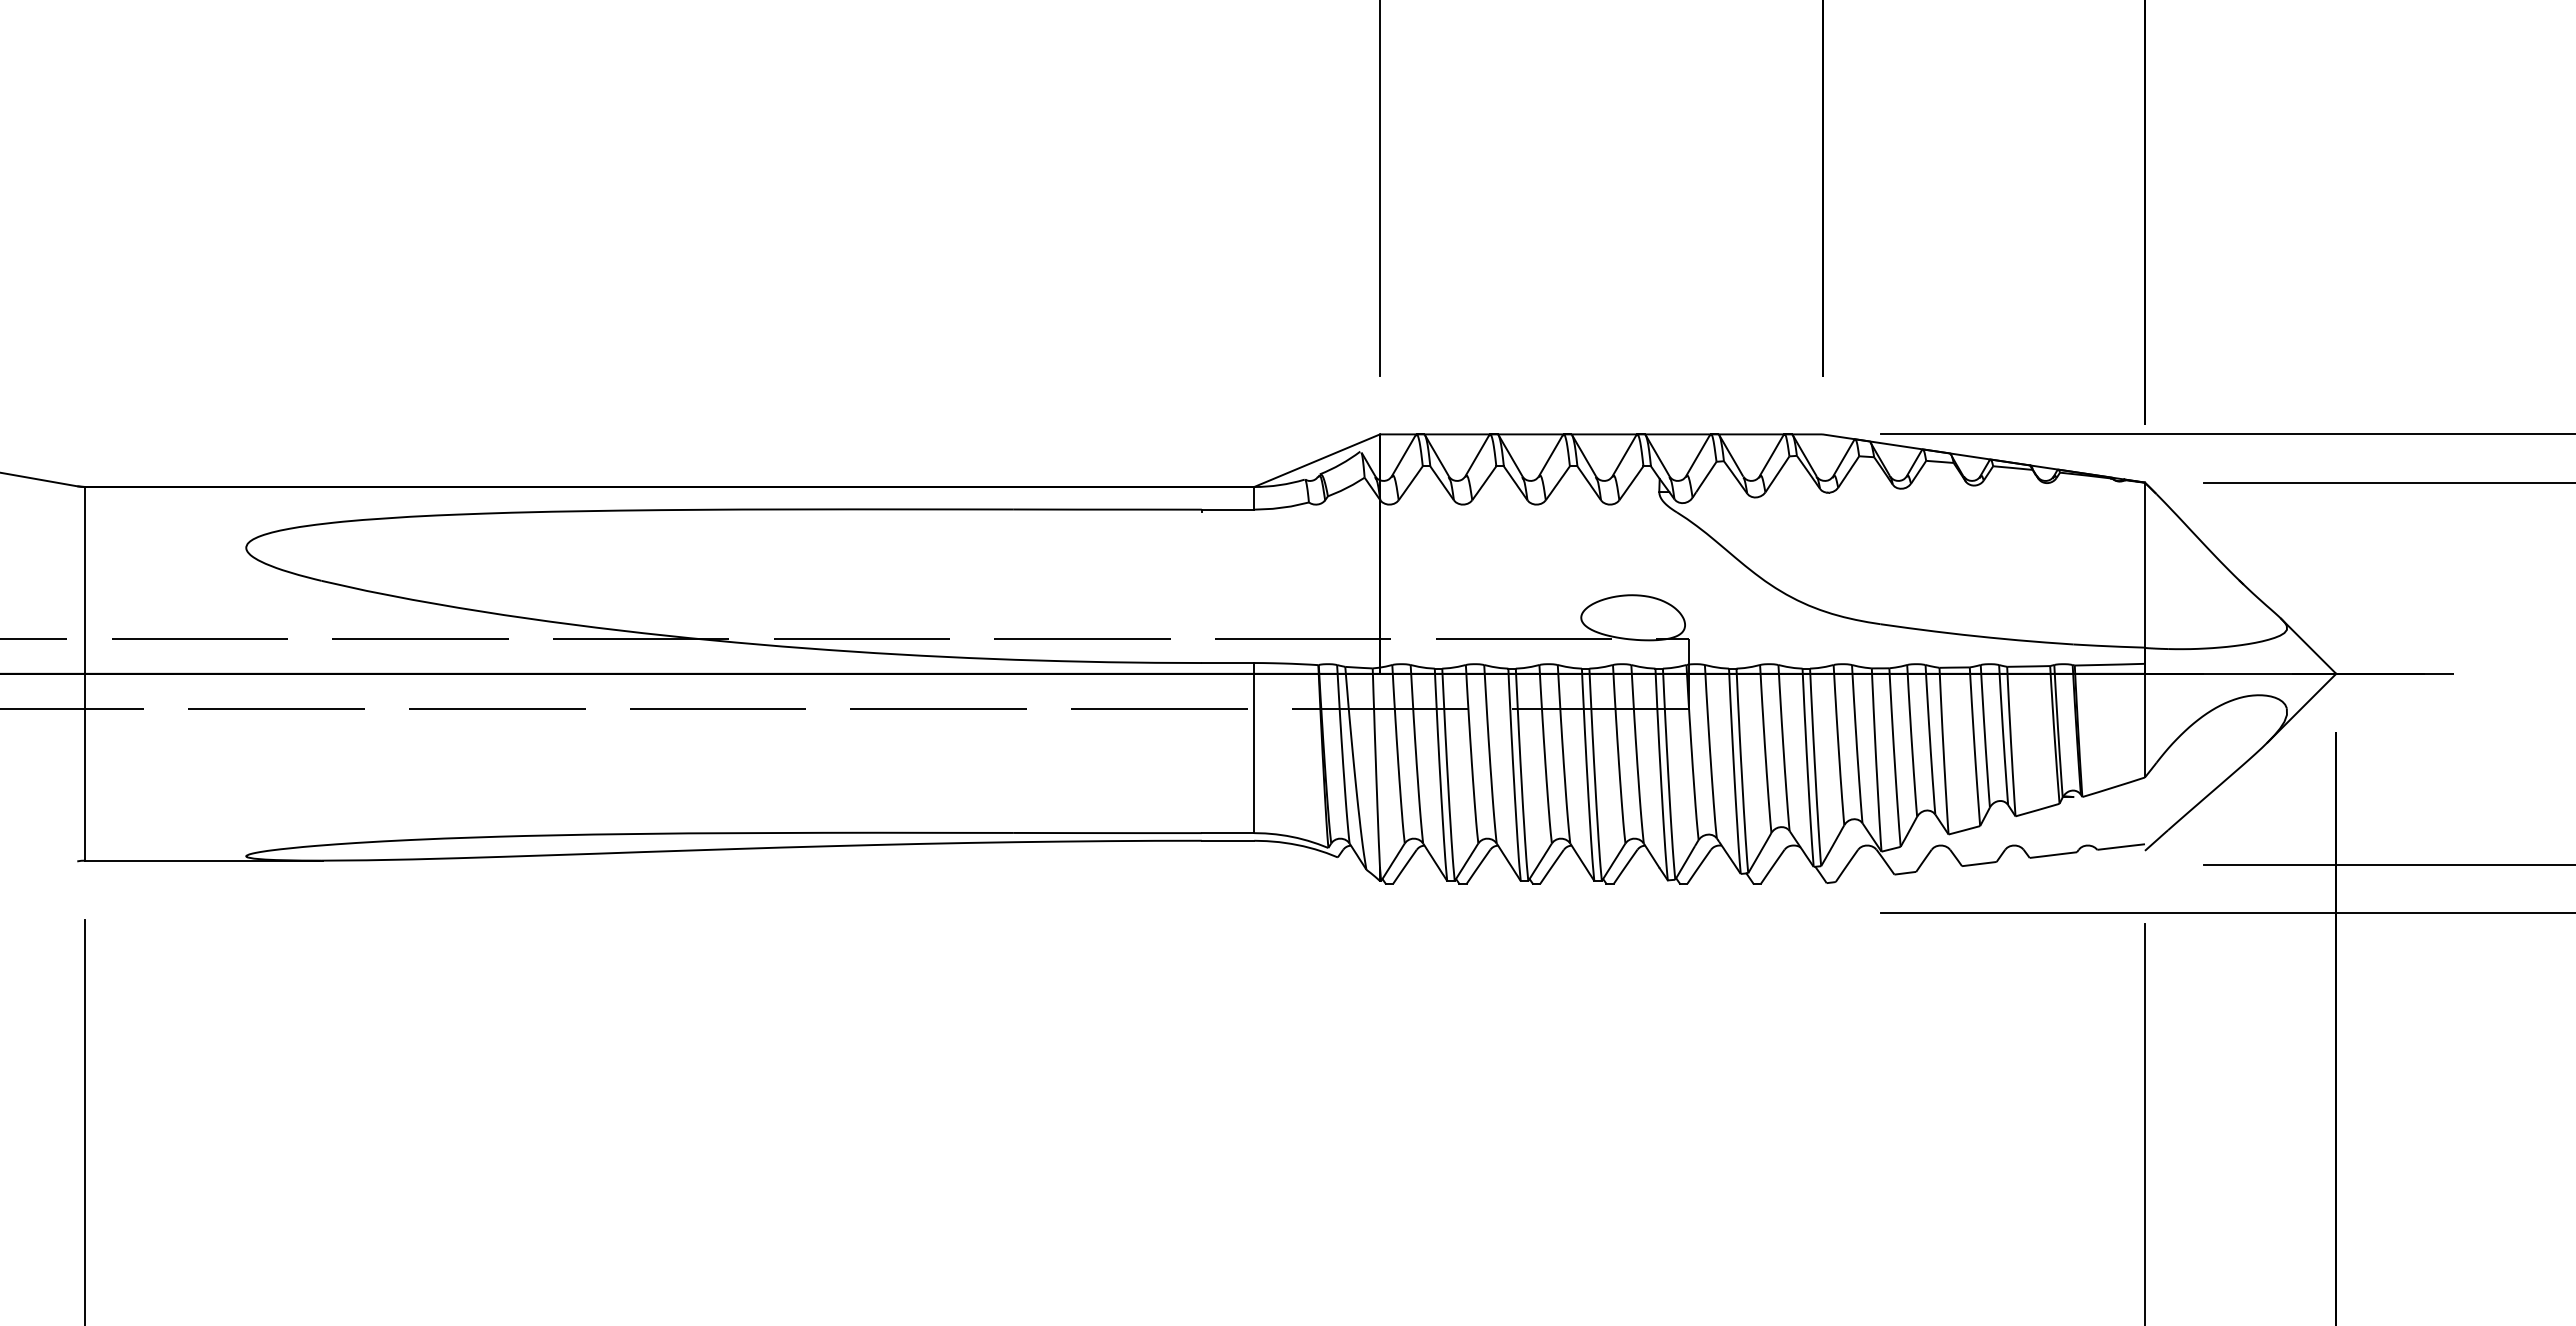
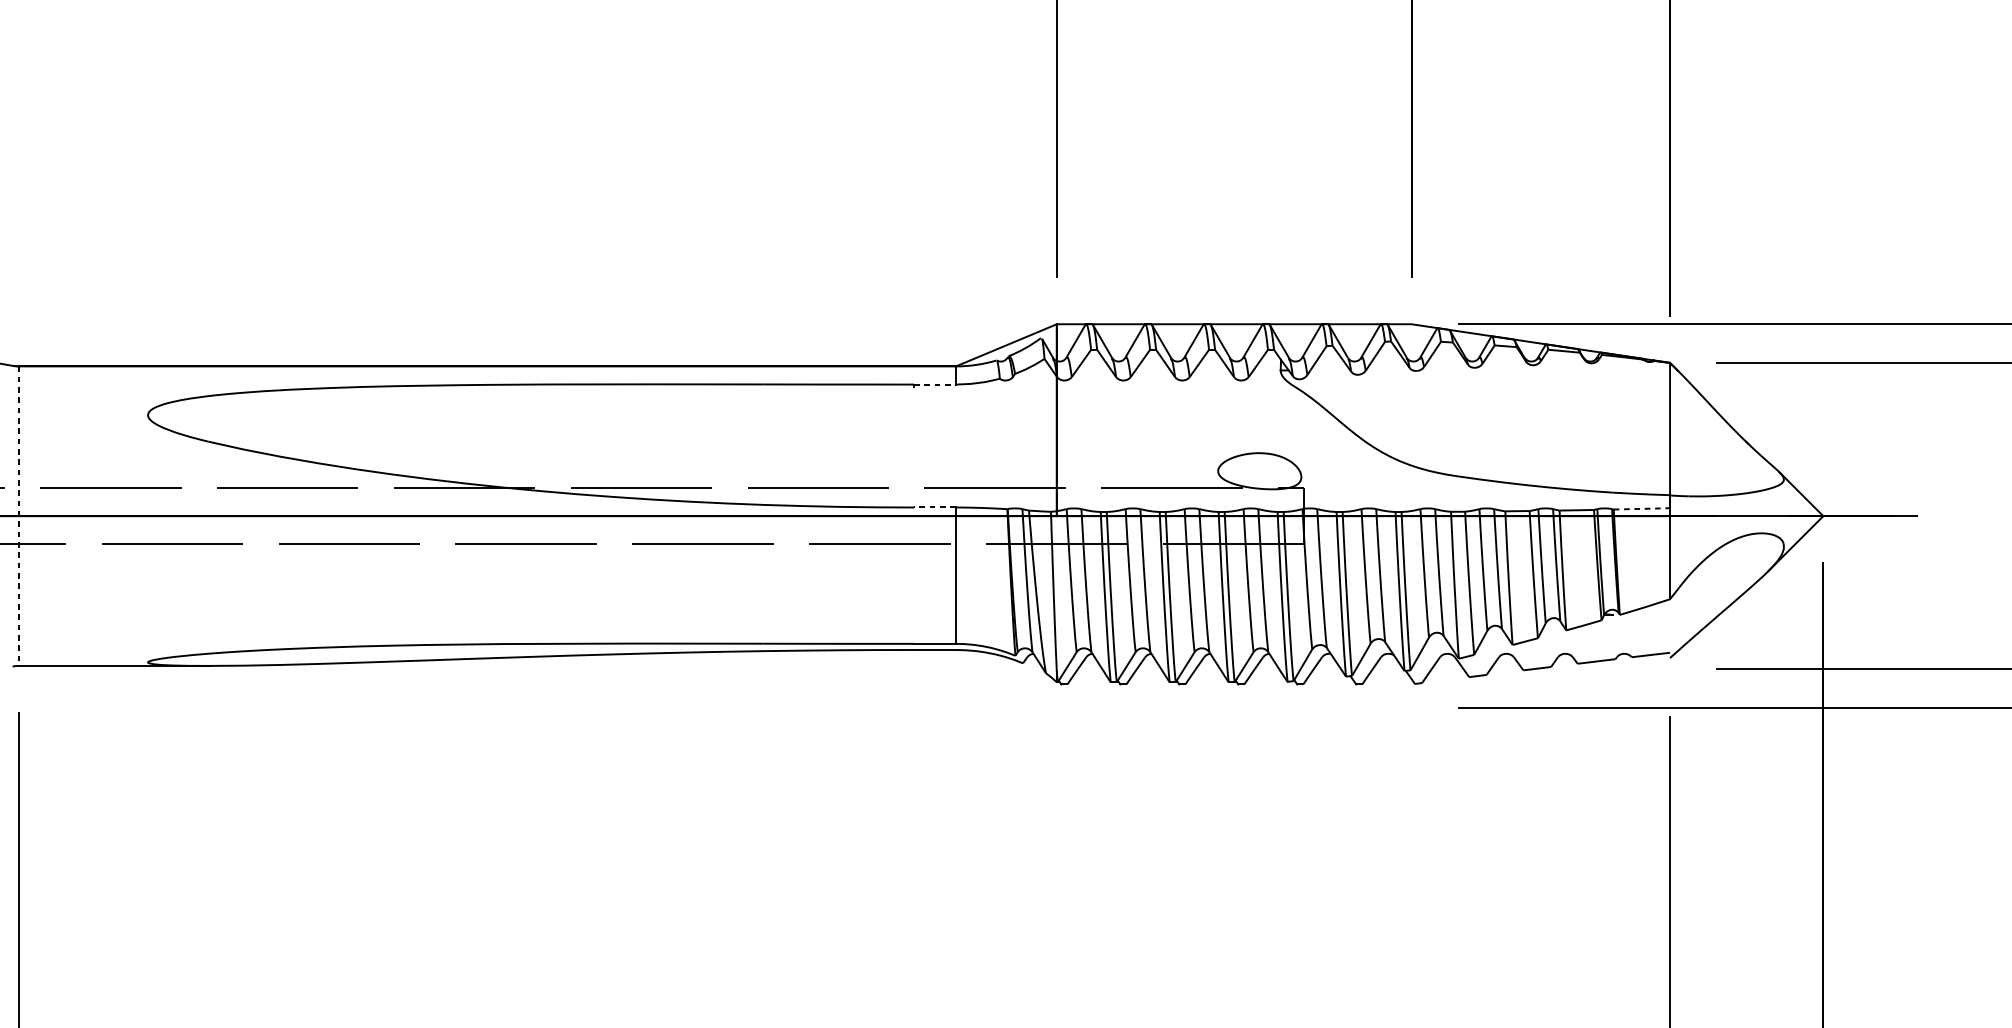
line: (1228, 509) -> (935, 384), solid -> dashed
line: (1227, 663) -> (934, 507), solid -> dashed
line: (2109, 664) -> (1641, 508), solid -> dashed
line: (85, 673) -> (19, 515), solid -> dashed

